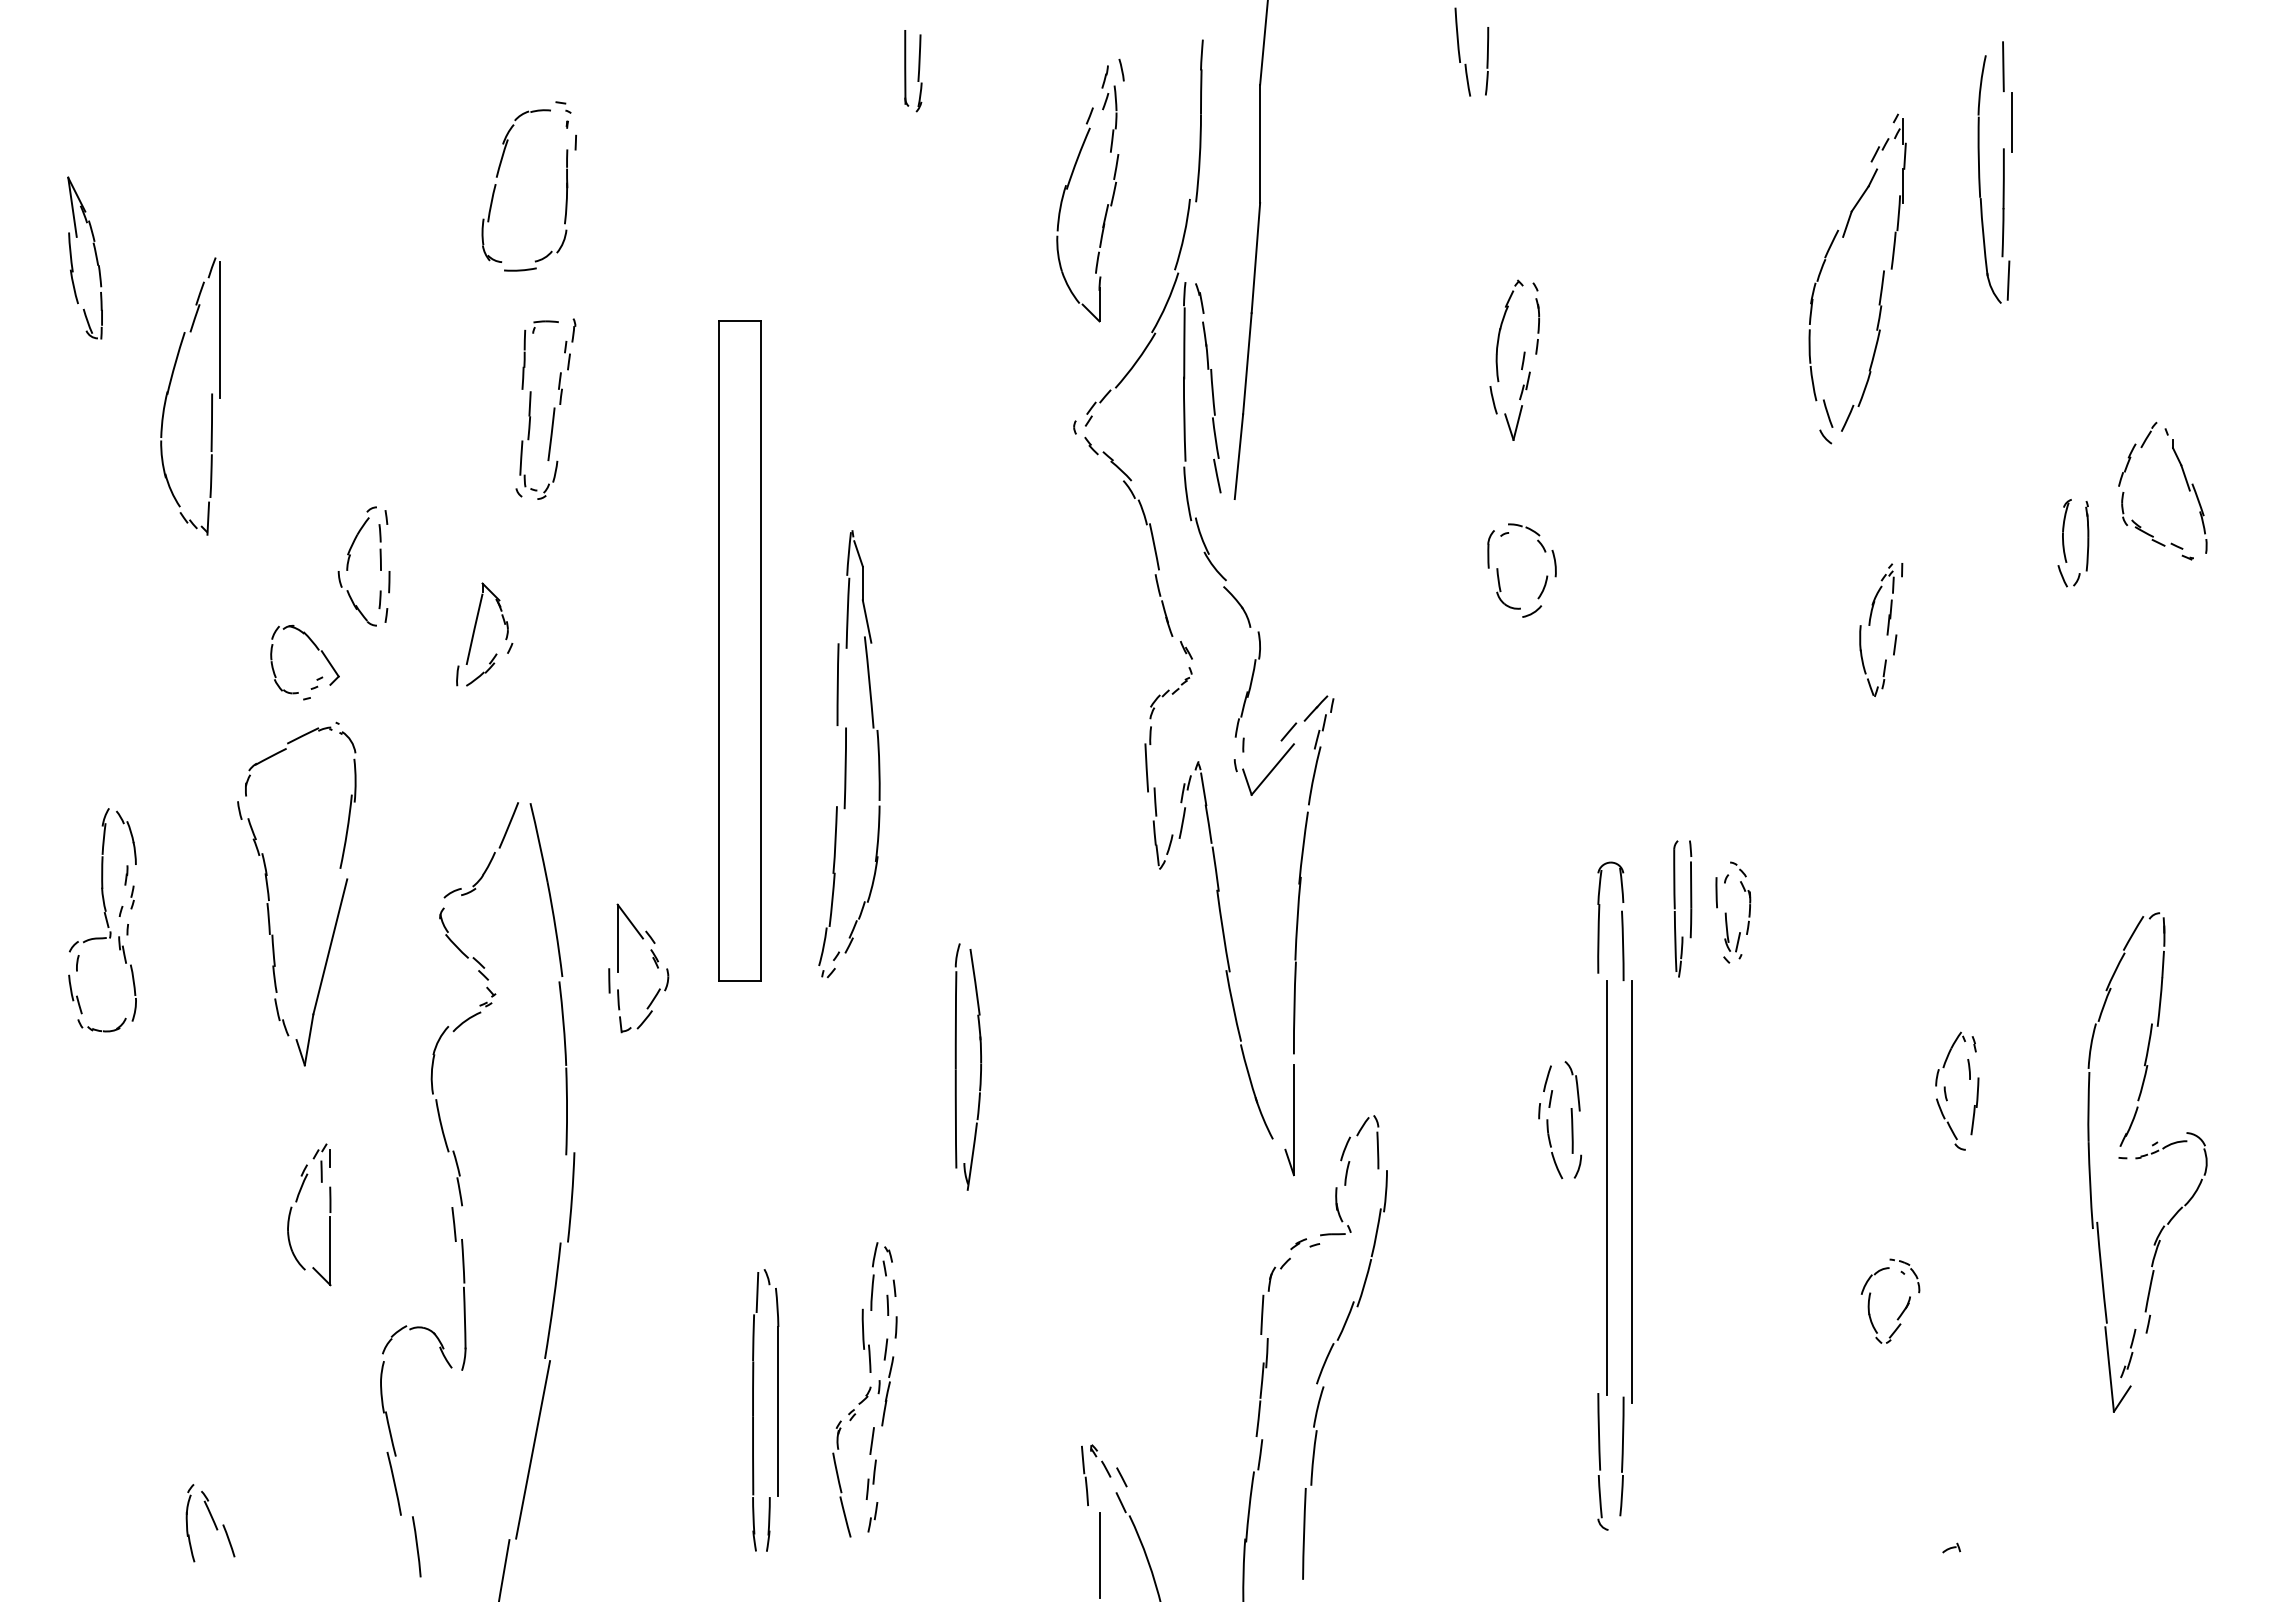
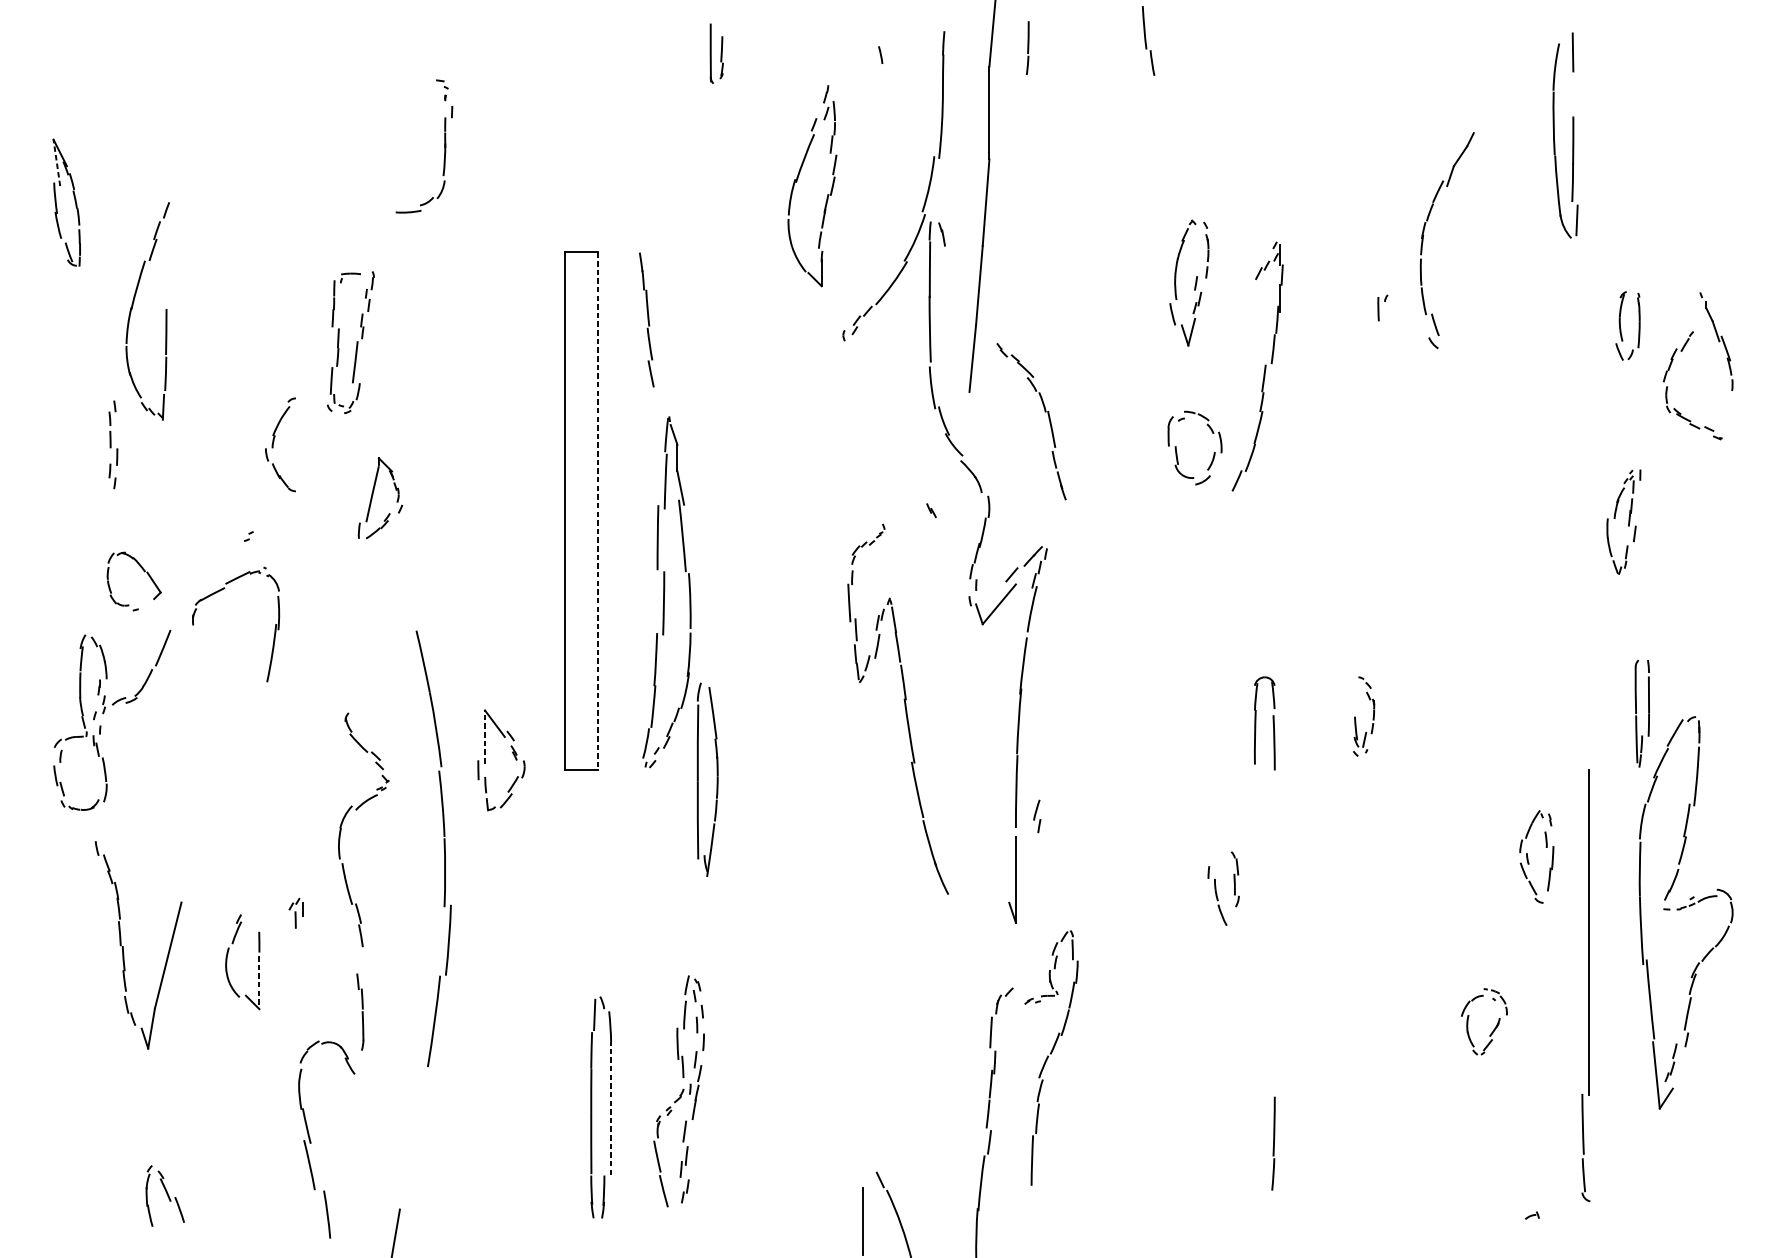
line: (1487, 61) -> (1028, 48), moved
part: (918, 73) -> (721, 57), size x0.7
line: (2012, 122) -> (1580, 96), removed
part: (496, 185) -> (389, 145), removed
part: (1068, 187) -> (797, 181), moved
line: (72, 207) -> (56, 162), solid -> dashed
part: (1882, 273) -> (1264, 367), moved
line: (220, 329) -> (173, 258), removed
part: (1211, 407) -> (646, 320), moved
part: (553, 408) -> (356, 342), moved
part: (2185, 490) -> (1715, 341), moved
part: (1146, 525) -> (1045, 412), moved
part: (2064, 543) -> (1620, 326), moved
part: (384, 566) -> (113, 444), moved
part: (1881, 629) -> (1624, 521), moved
part: (317, 649) -> (144, 571), moved
line: (761, 651) -> (597, 511), solid -> dashed
part: (492, 855) -> (150, 671), moved
part: (1722, 891) -> (1383, 308), moved
part: (1217, 901) -> (904, 707), moved
part: (1675, 908) -> (1636, 713), moved
part: (273, 934) -> (123, 945), moved
line: (617, 938) -> (484, 736), solid -> dashed
part: (956, 1066) -> (698, 779), moved
part: (1548, 1086) -> (1037, 816), moved
part: (1572, 1119) -> (1234, 879), size x0.6
part: (321, 1162) -> (295, 912), moved
line: (1631, 1191) -> (1280, 935), removed
line: (330, 1251) -> (259, 982), solid -> dashed
part: (1602, 1255) -> (1585, 985), moved
part: (458, 1288) -> (359, 1011), size x0.6
part: (1338, 1347) -> (1050, 1058), size x0.7
line: (778, 1411) -> (611, 1108), solid -> dashed
line: (533, 1449) -> (418, 1138), removed
part: (1104, 1474) -> (867, 1157), removed

